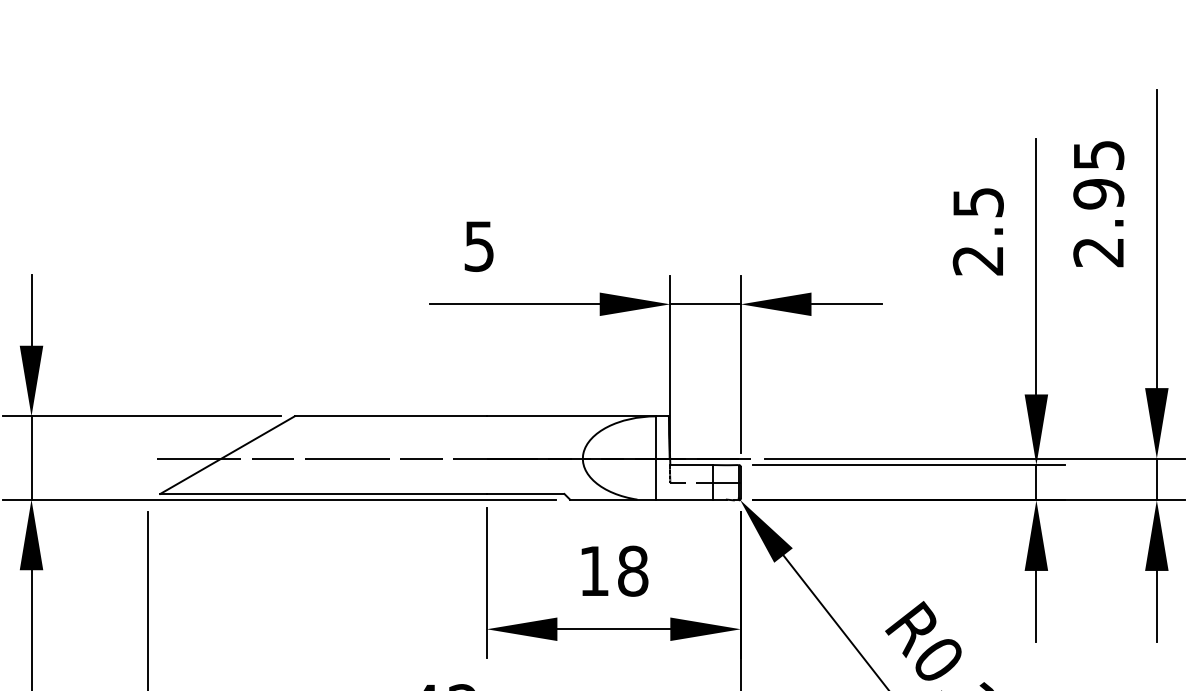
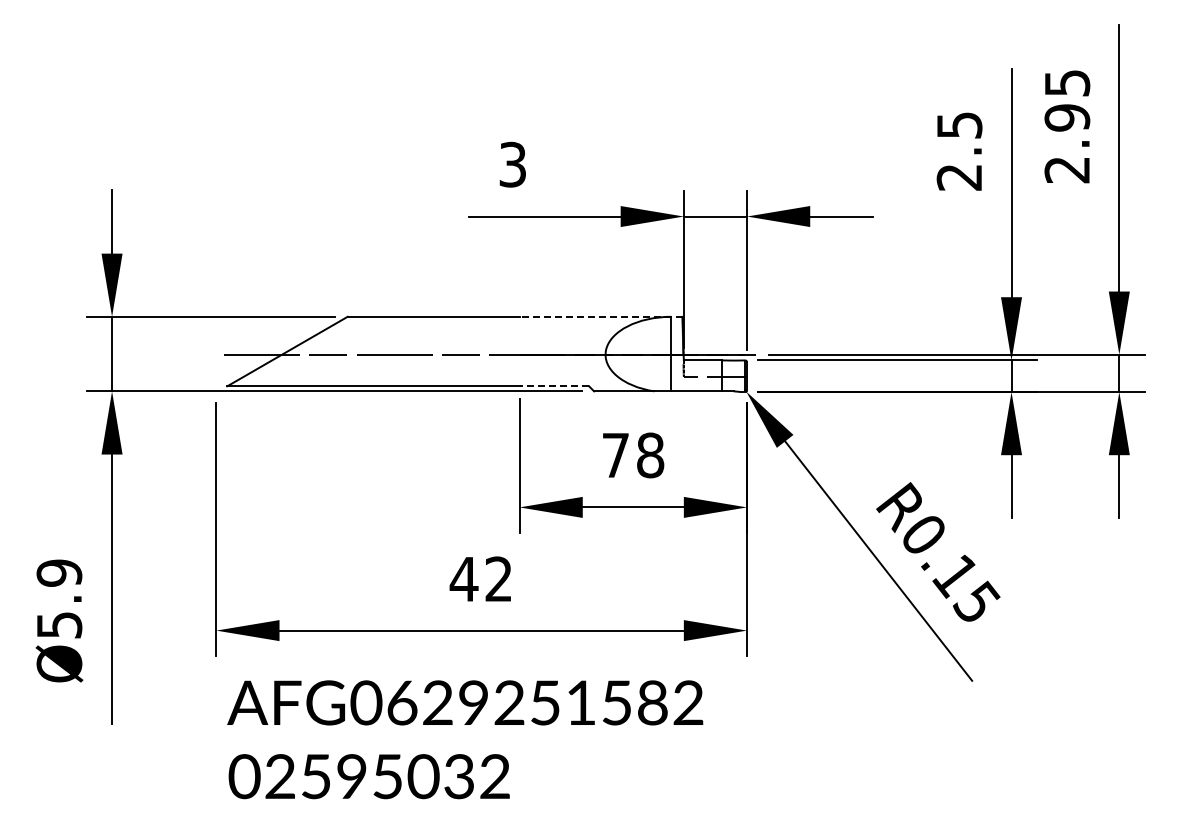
text: (478, 246) -> (512, 164), 5 -> 3
line: (577, 415) -> (600, 316), solid -> dashed
line: (525, 494) -> (554, 386), solid -> dashed
text: (593, 571) -> (615, 455), 18 -> 78

